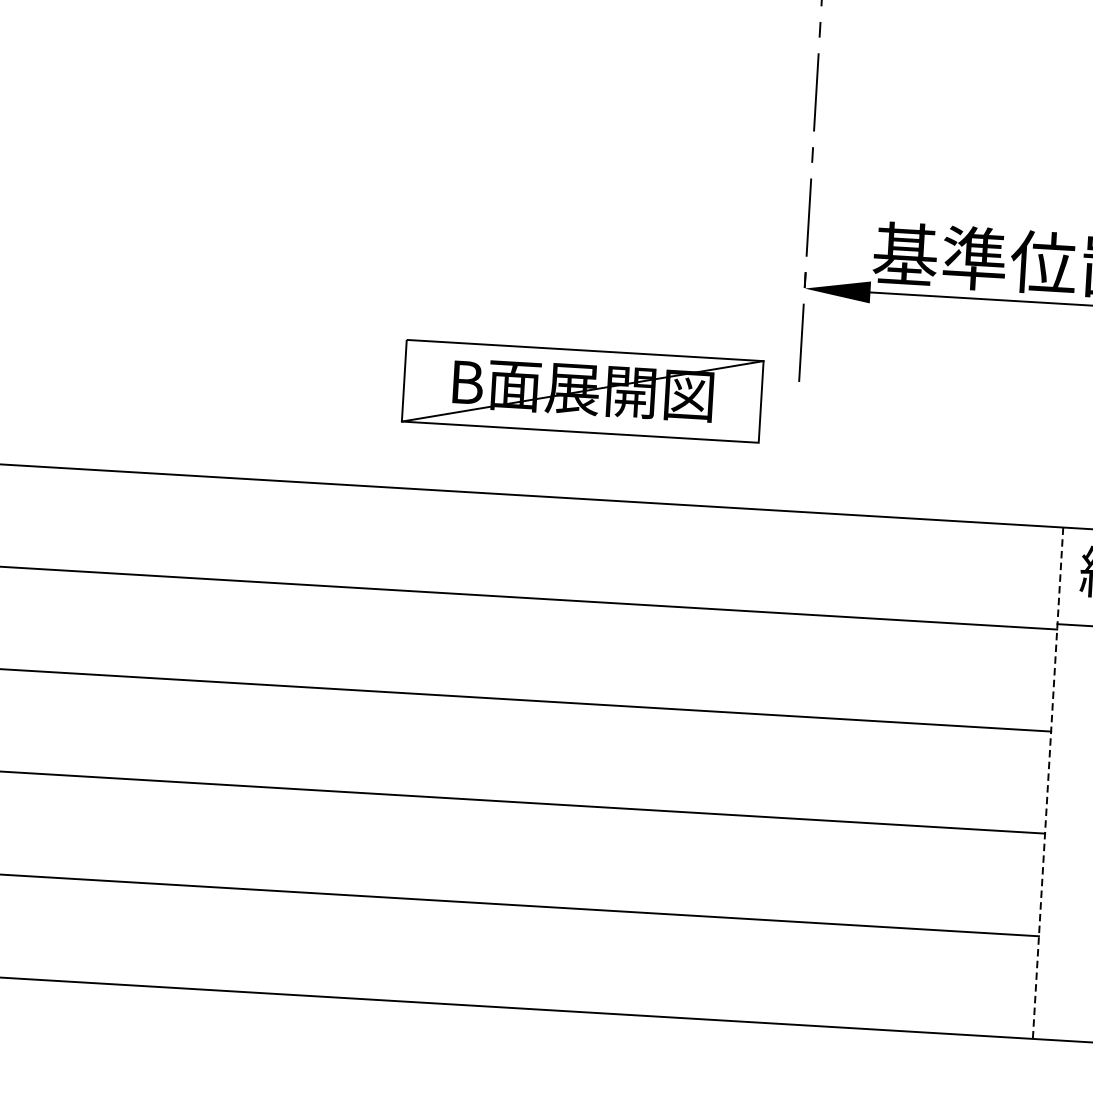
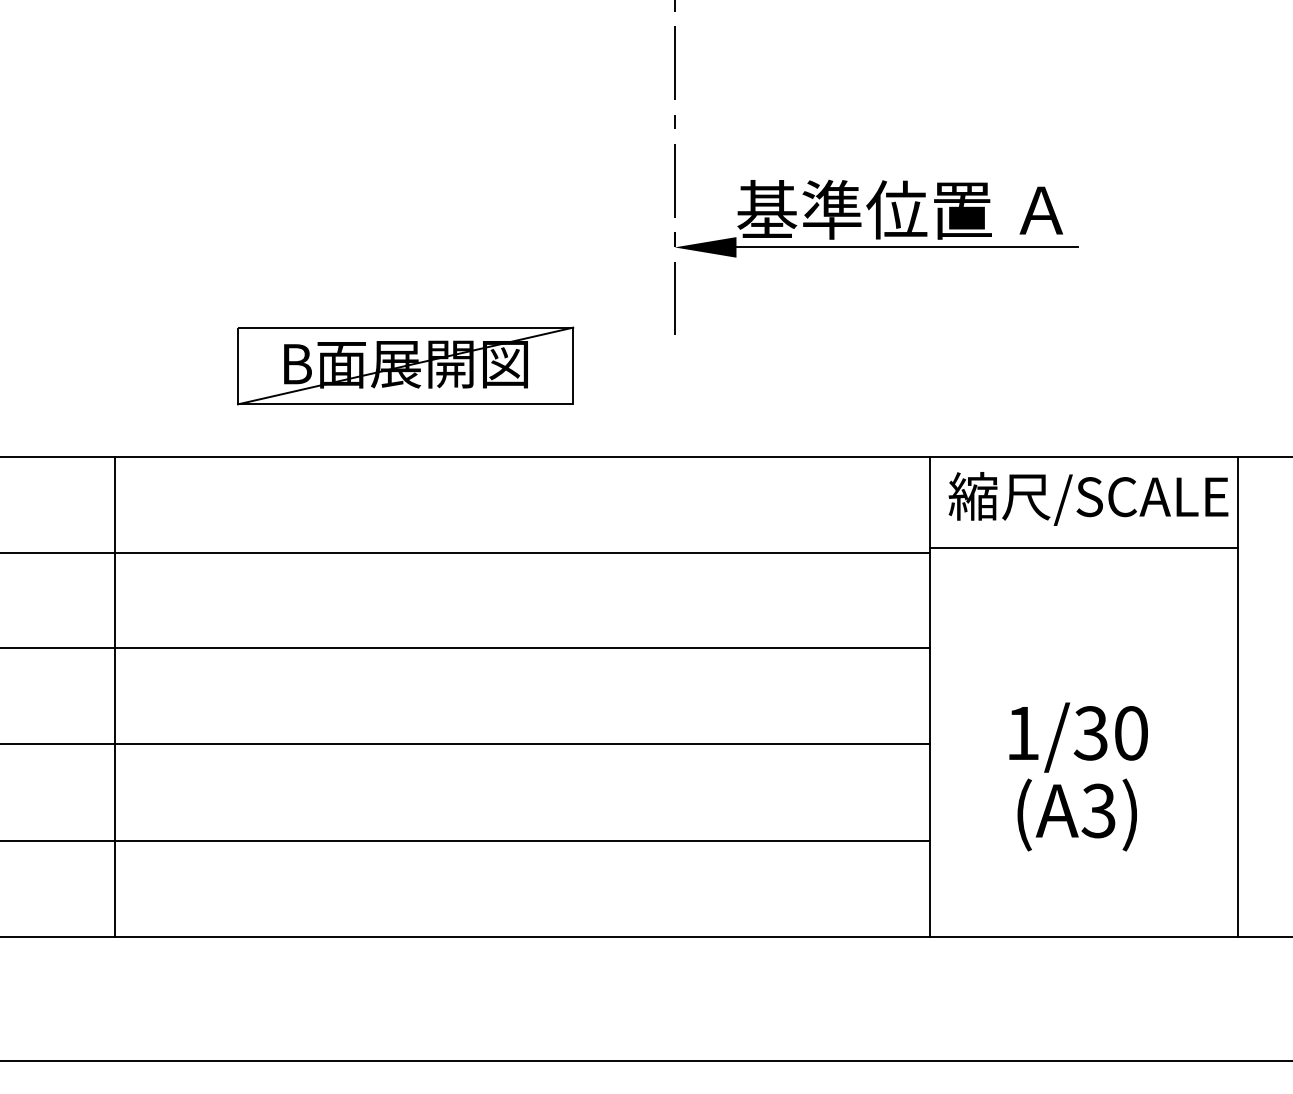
part: (582, 390) -> (405, 365), moved
line: (179, 731) -> (114, 696), added
line: (1048, 783) -> (930, 697), dashed -> solid

